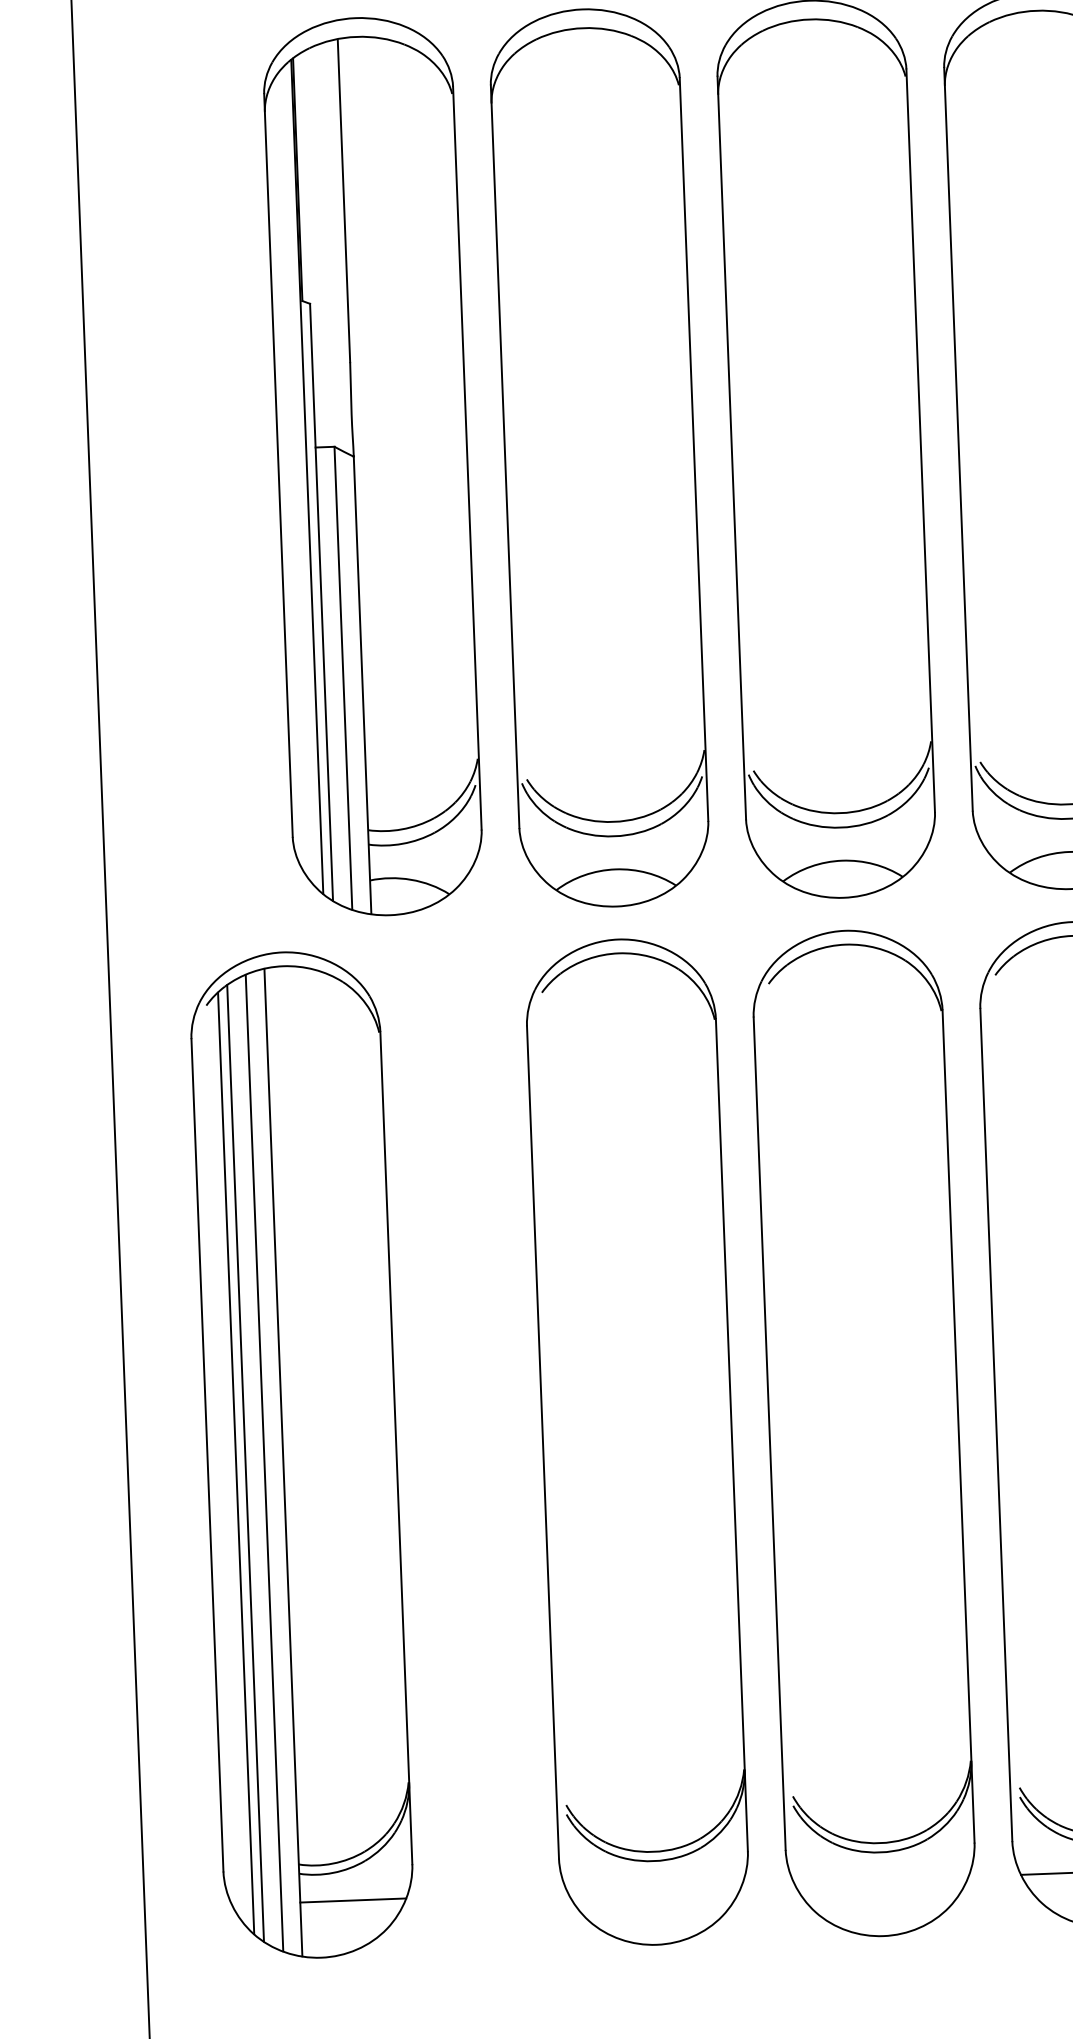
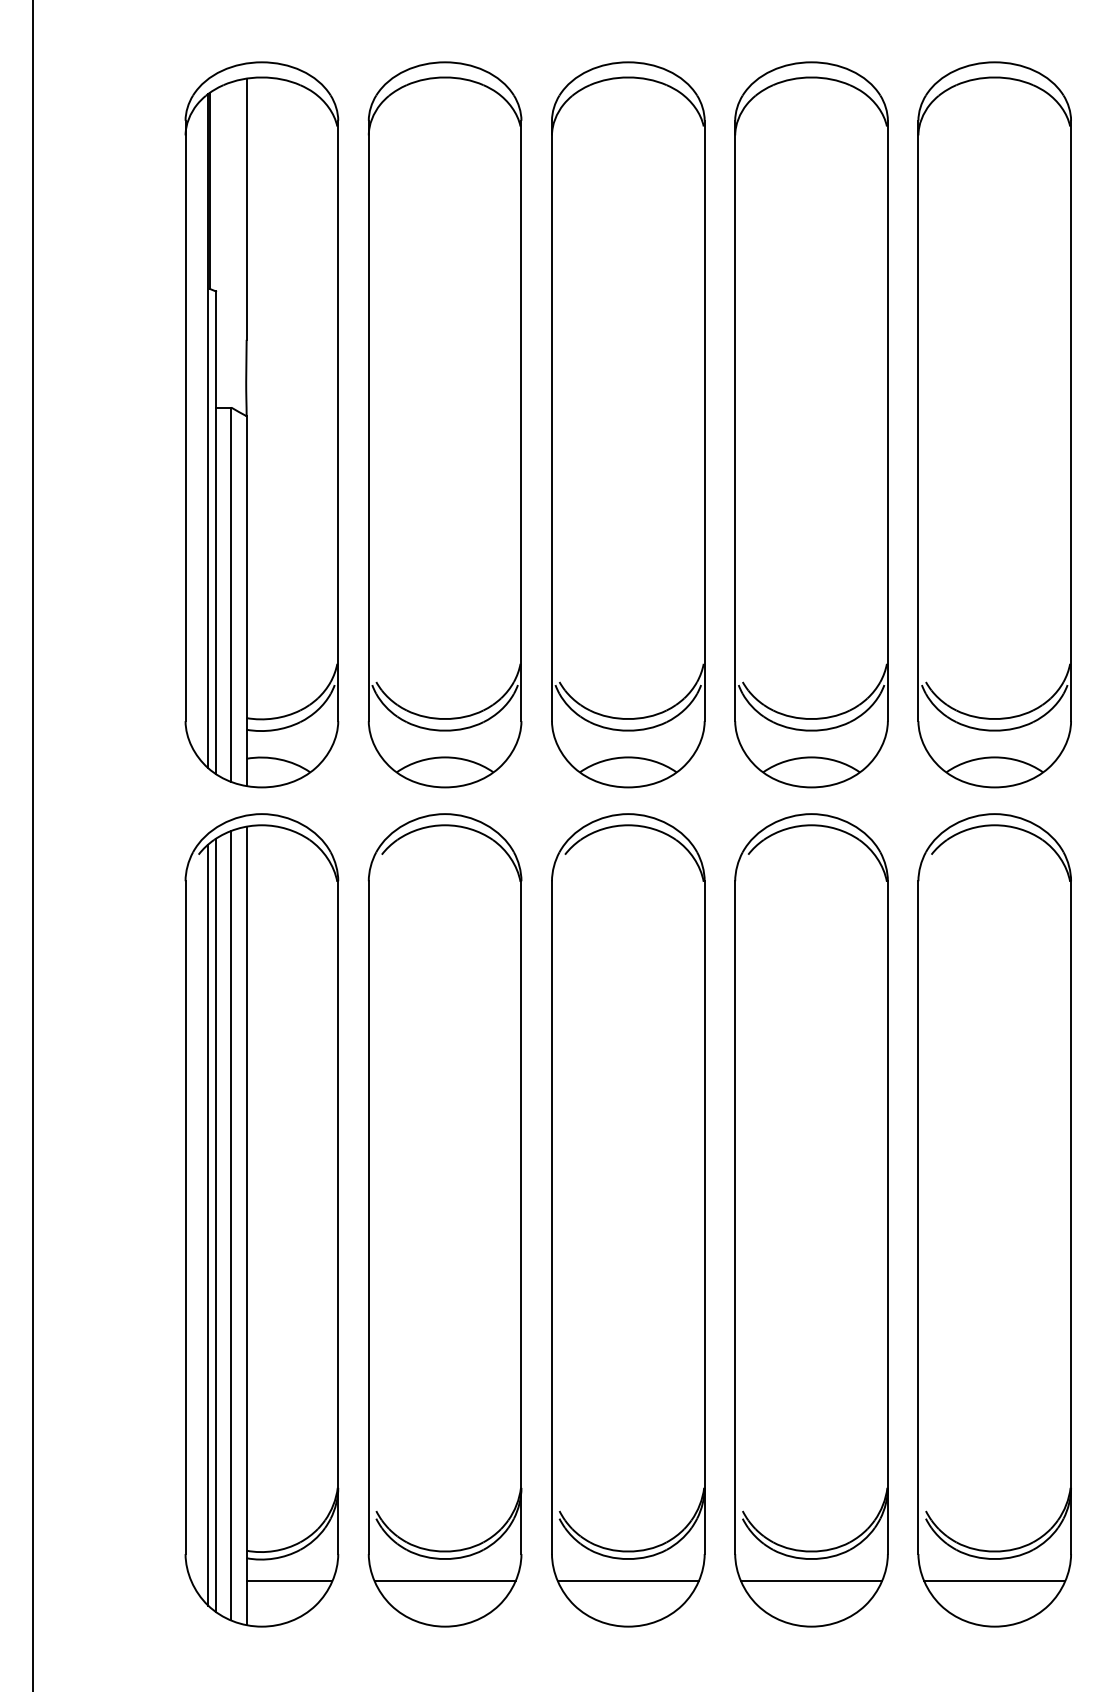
part: (301, 1455) -> (261, 1220), moved
line: (880, 1880) -> (627, 1581), added
line: (653, 1888) -> (444, 1581), added

